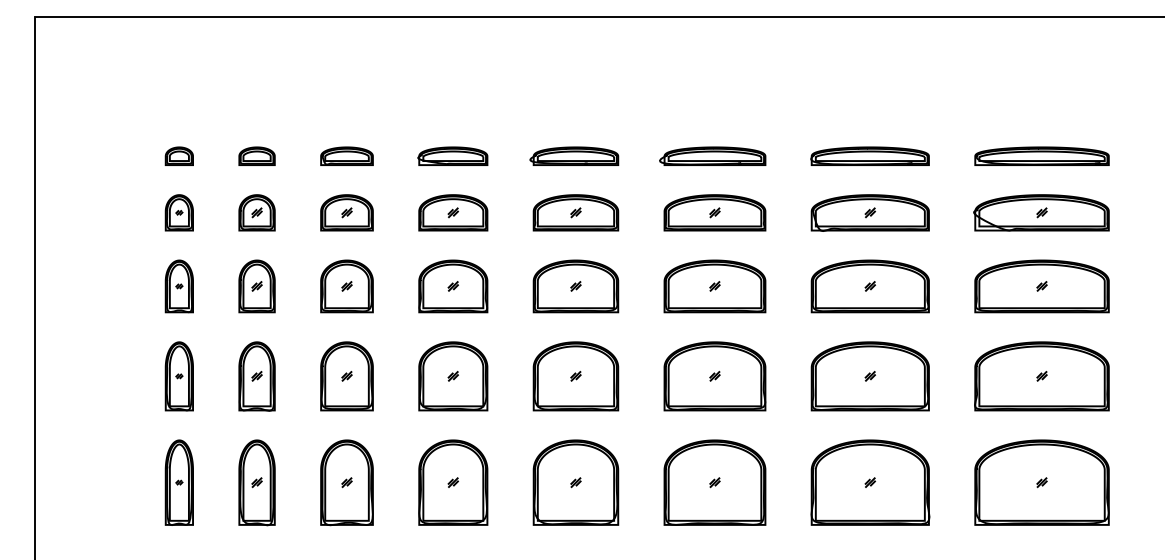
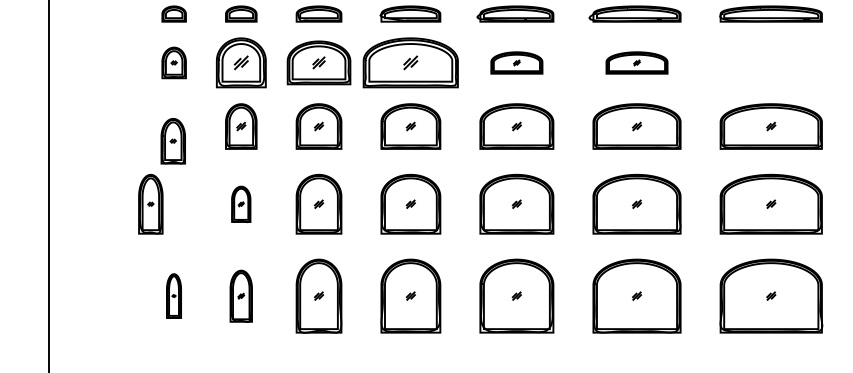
part: (256, 212) -> (240, 62), size x1.6
part: (346, 212) -> (318, 62), size x1.4
part: (453, 212) -> (411, 62), size x1.6
part: (575, 212) -> (516, 62), size x0.7
part: (714, 212) -> (636, 62), size x0.7
part: (869, 212) -> (770, 62), removed
part: (178, 286) -> (172, 141), moved
part: (178, 376) -> (150, 204), moved
part: (256, 376) -> (240, 204), size x0.6
part: (178, 482) -> (173, 296), size x0.6
part: (256, 482) -> (240, 296), size x0.7

